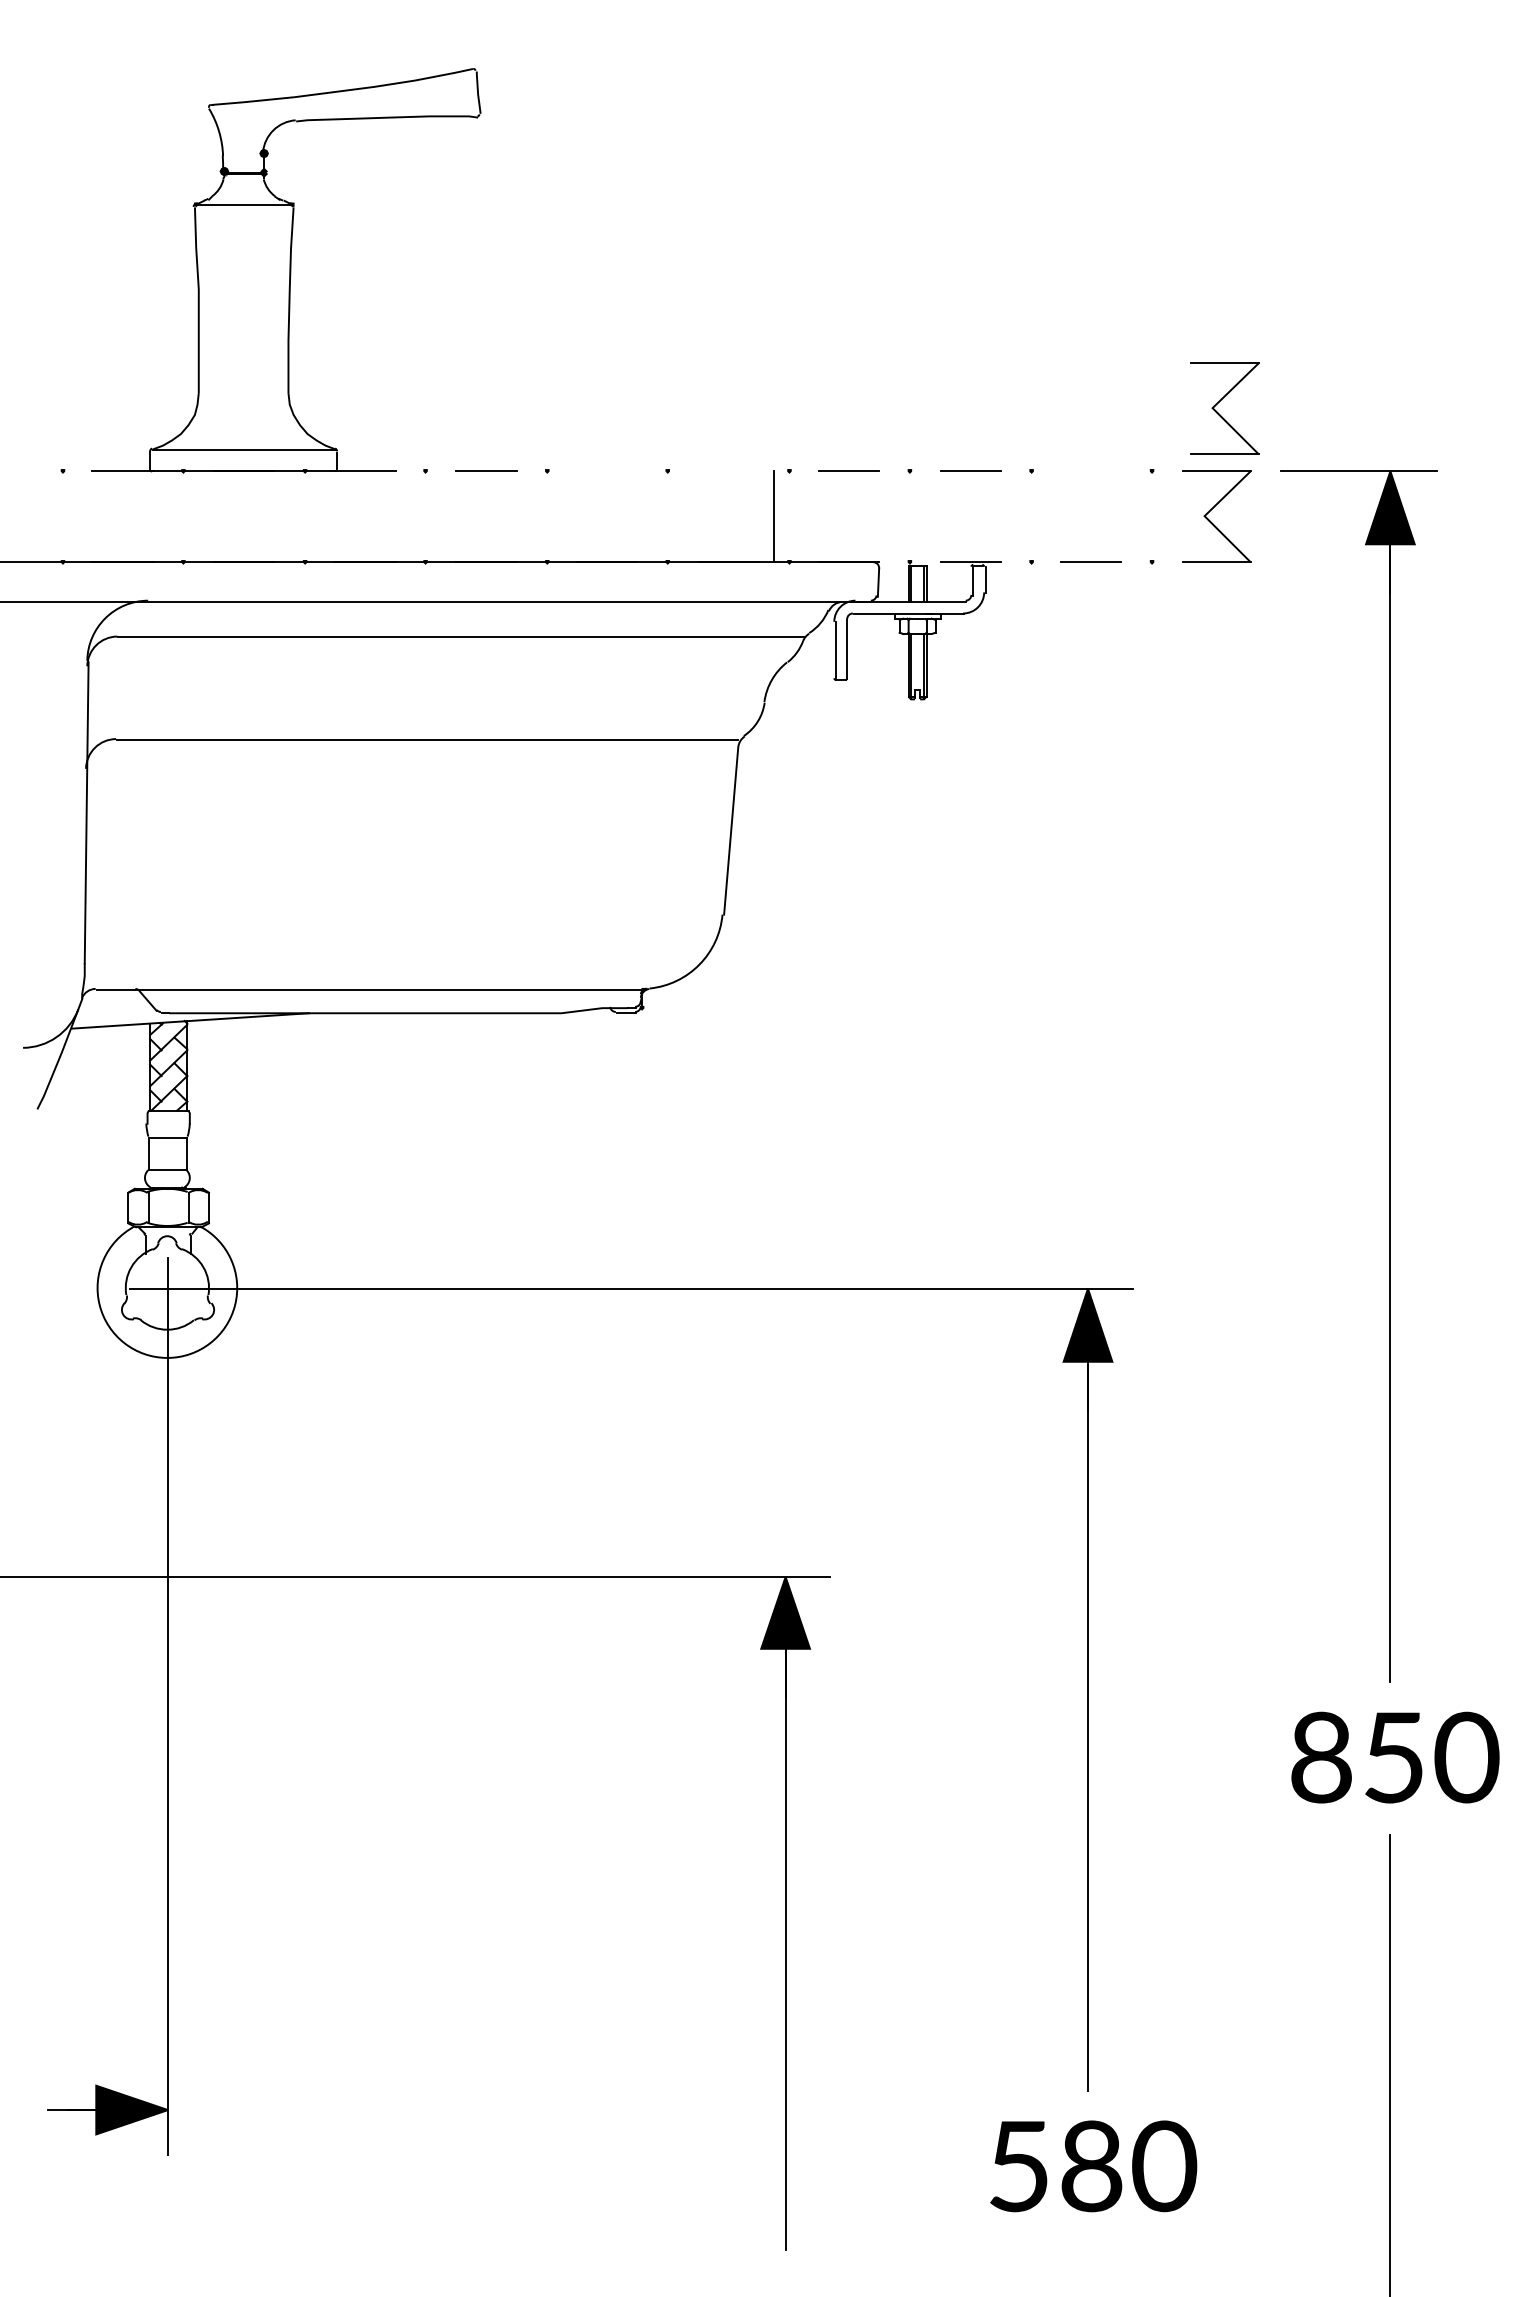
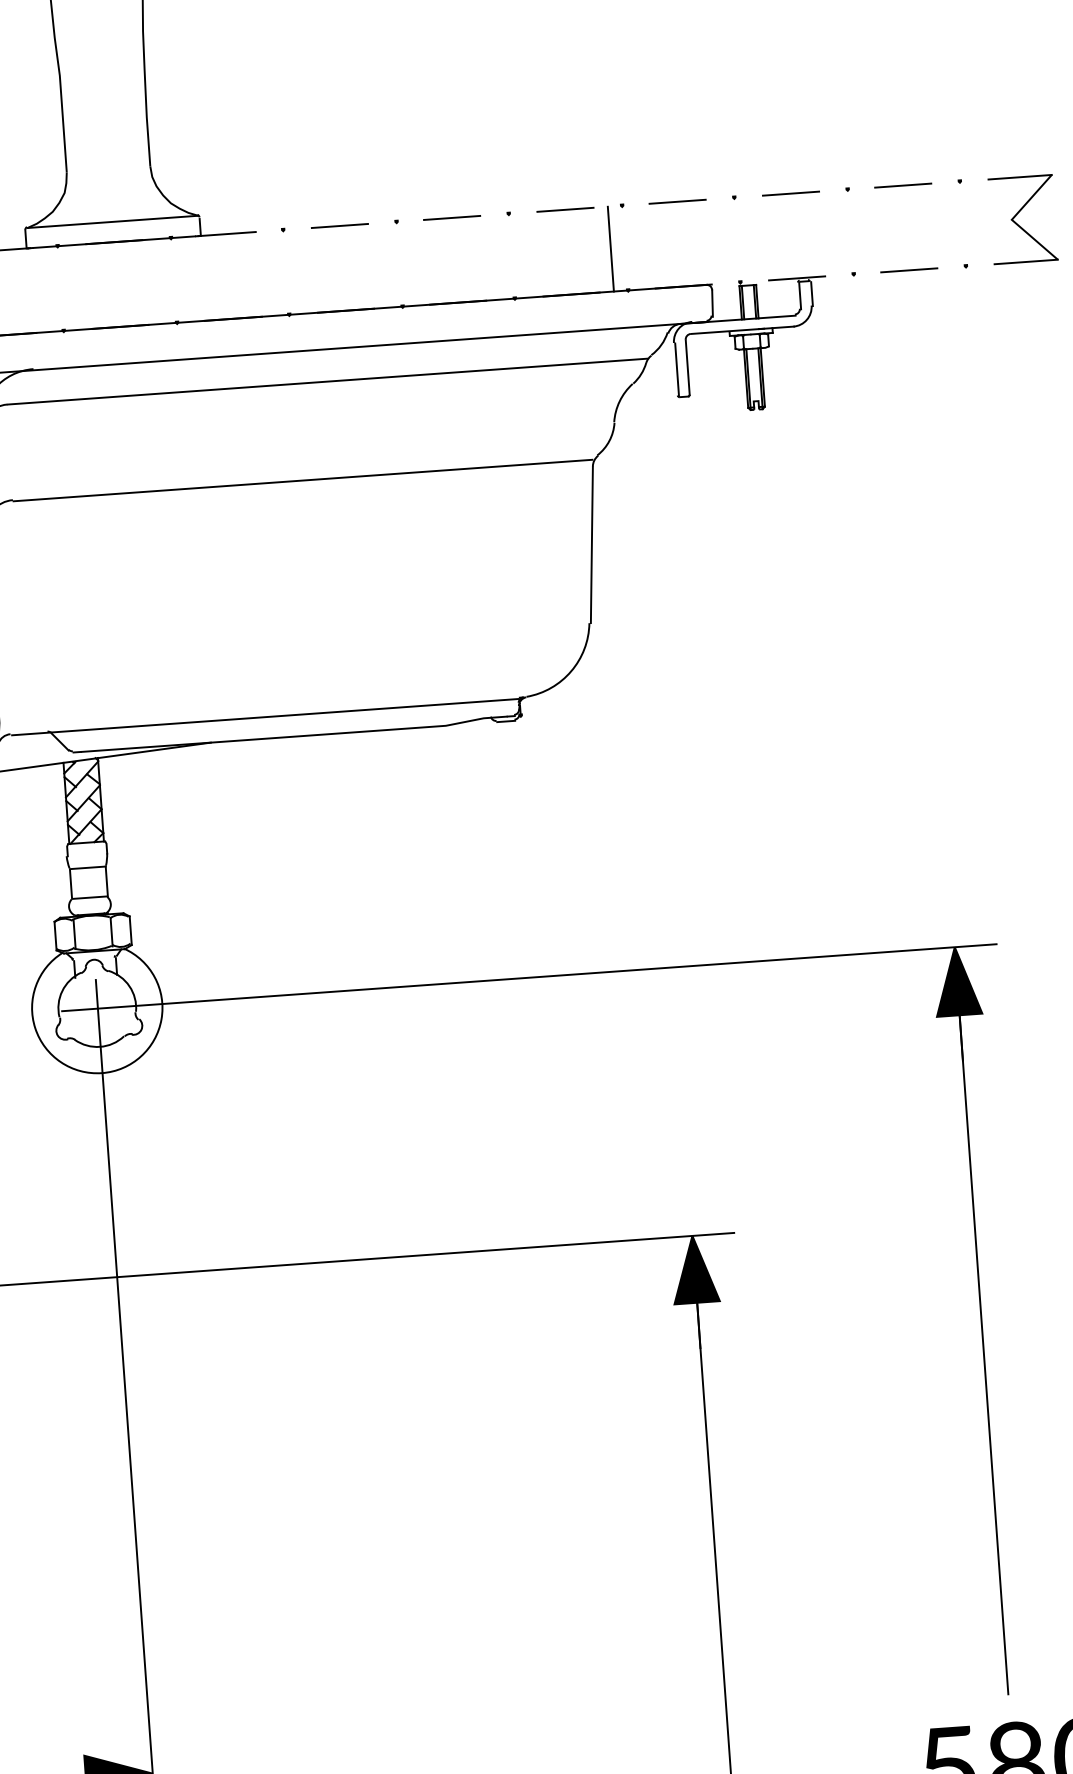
part: (1219, 413) -> (1018, 123), removed
line: (606, 471) -> (451, 218), added
line: (728, 471) -> (565, 210), added
line: (1091, 471) -> (903, 185), added

